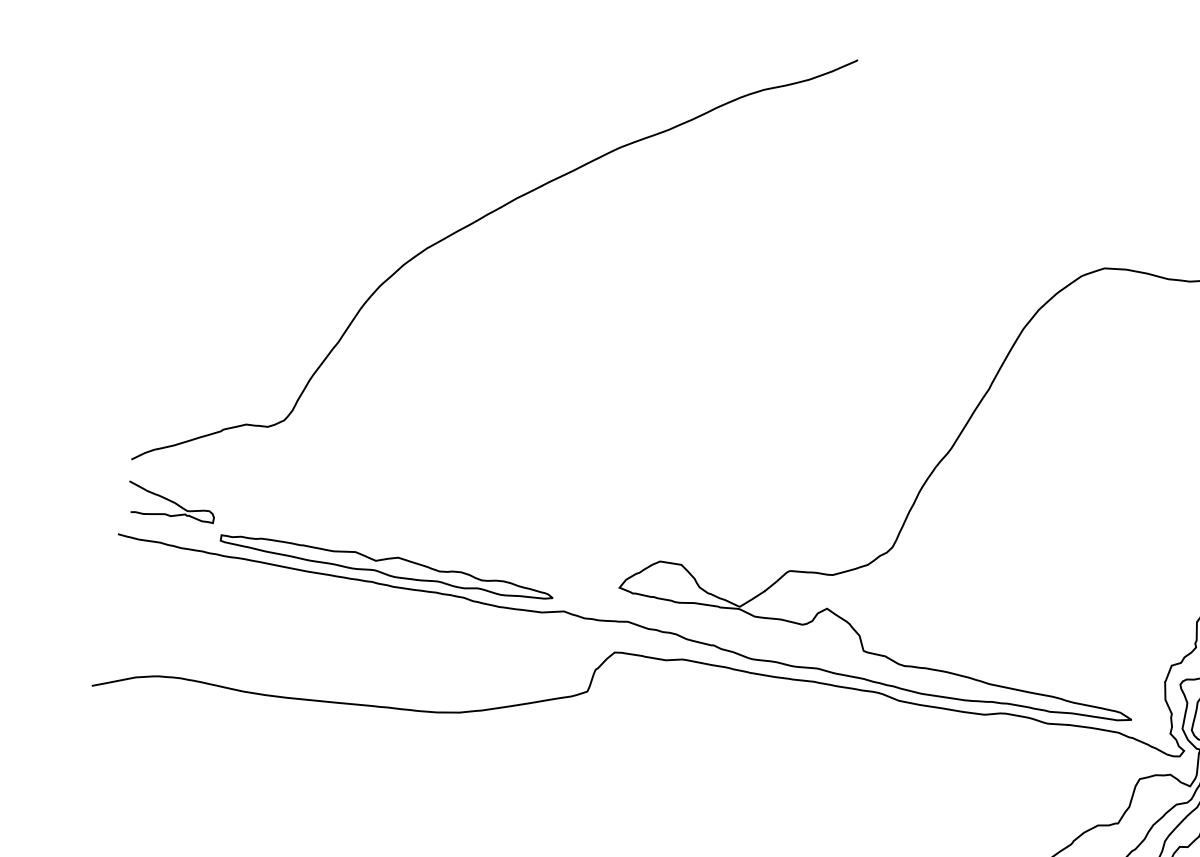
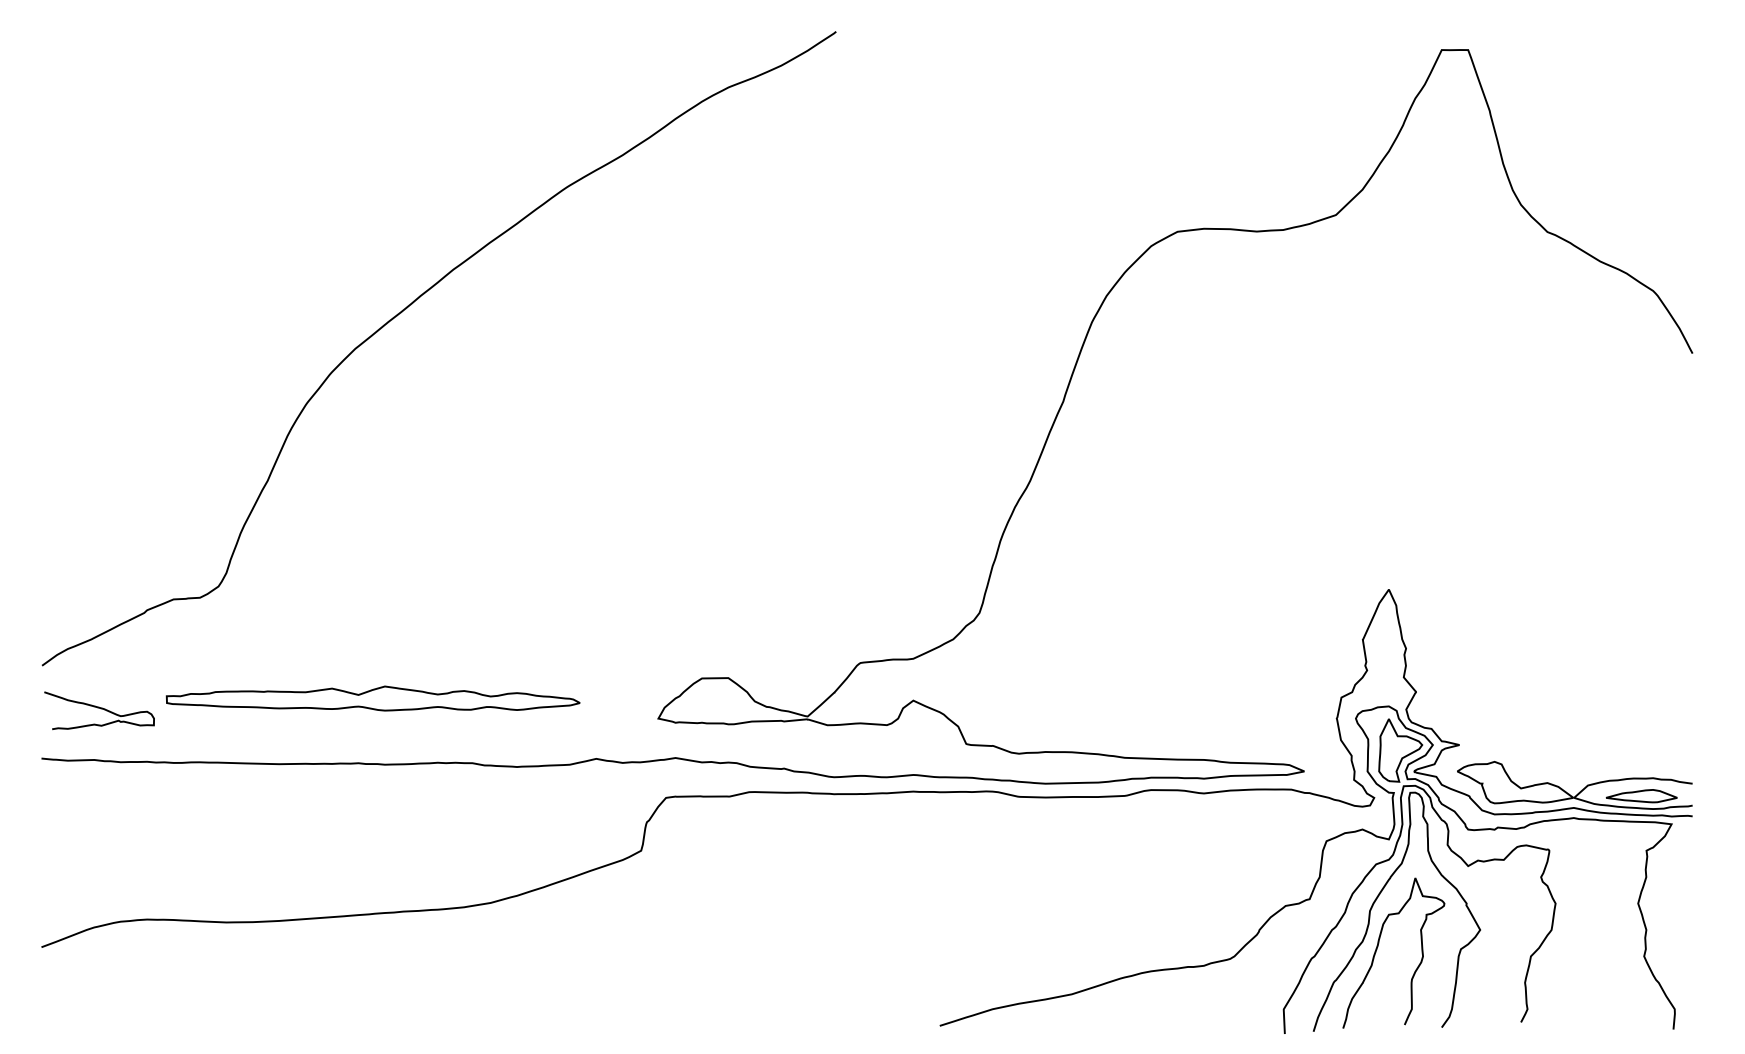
part: (386, 565) -> (372, 698), moved

